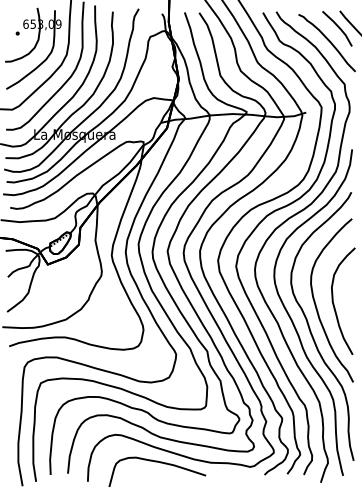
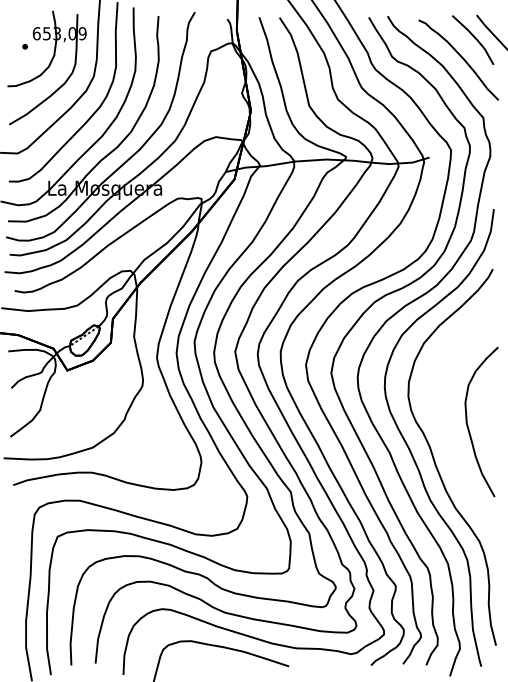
curve: (316, 304) -> (443, 426), removed

